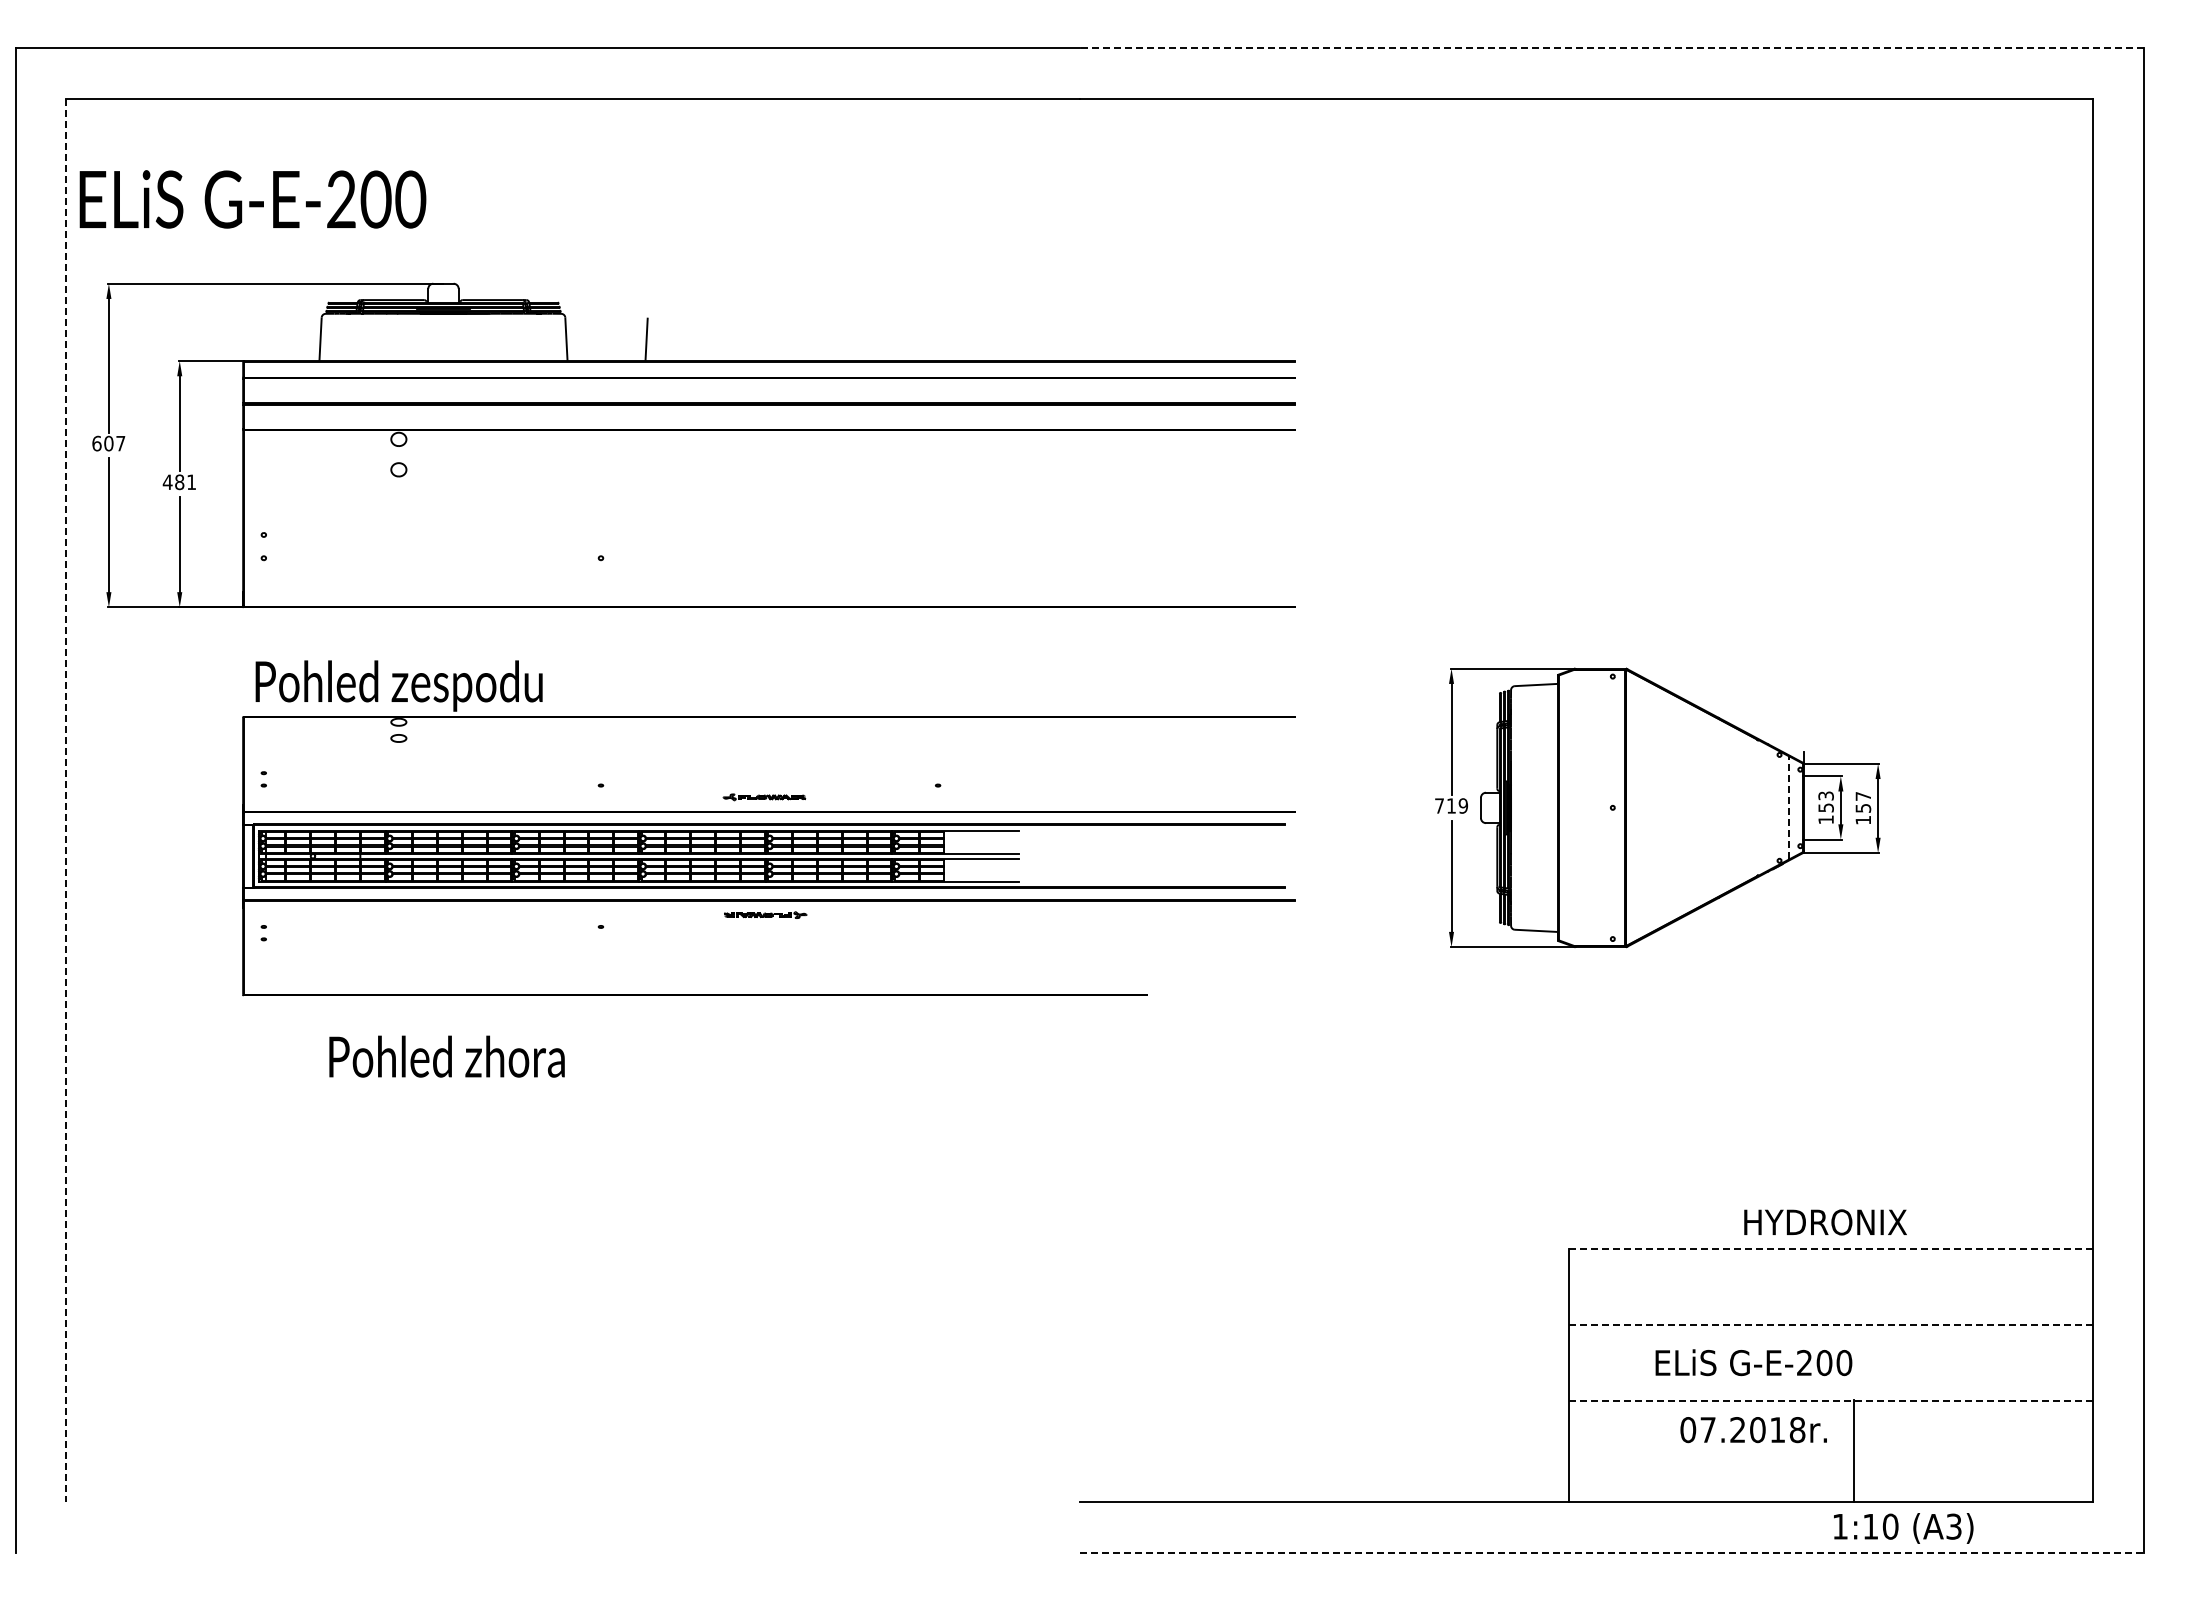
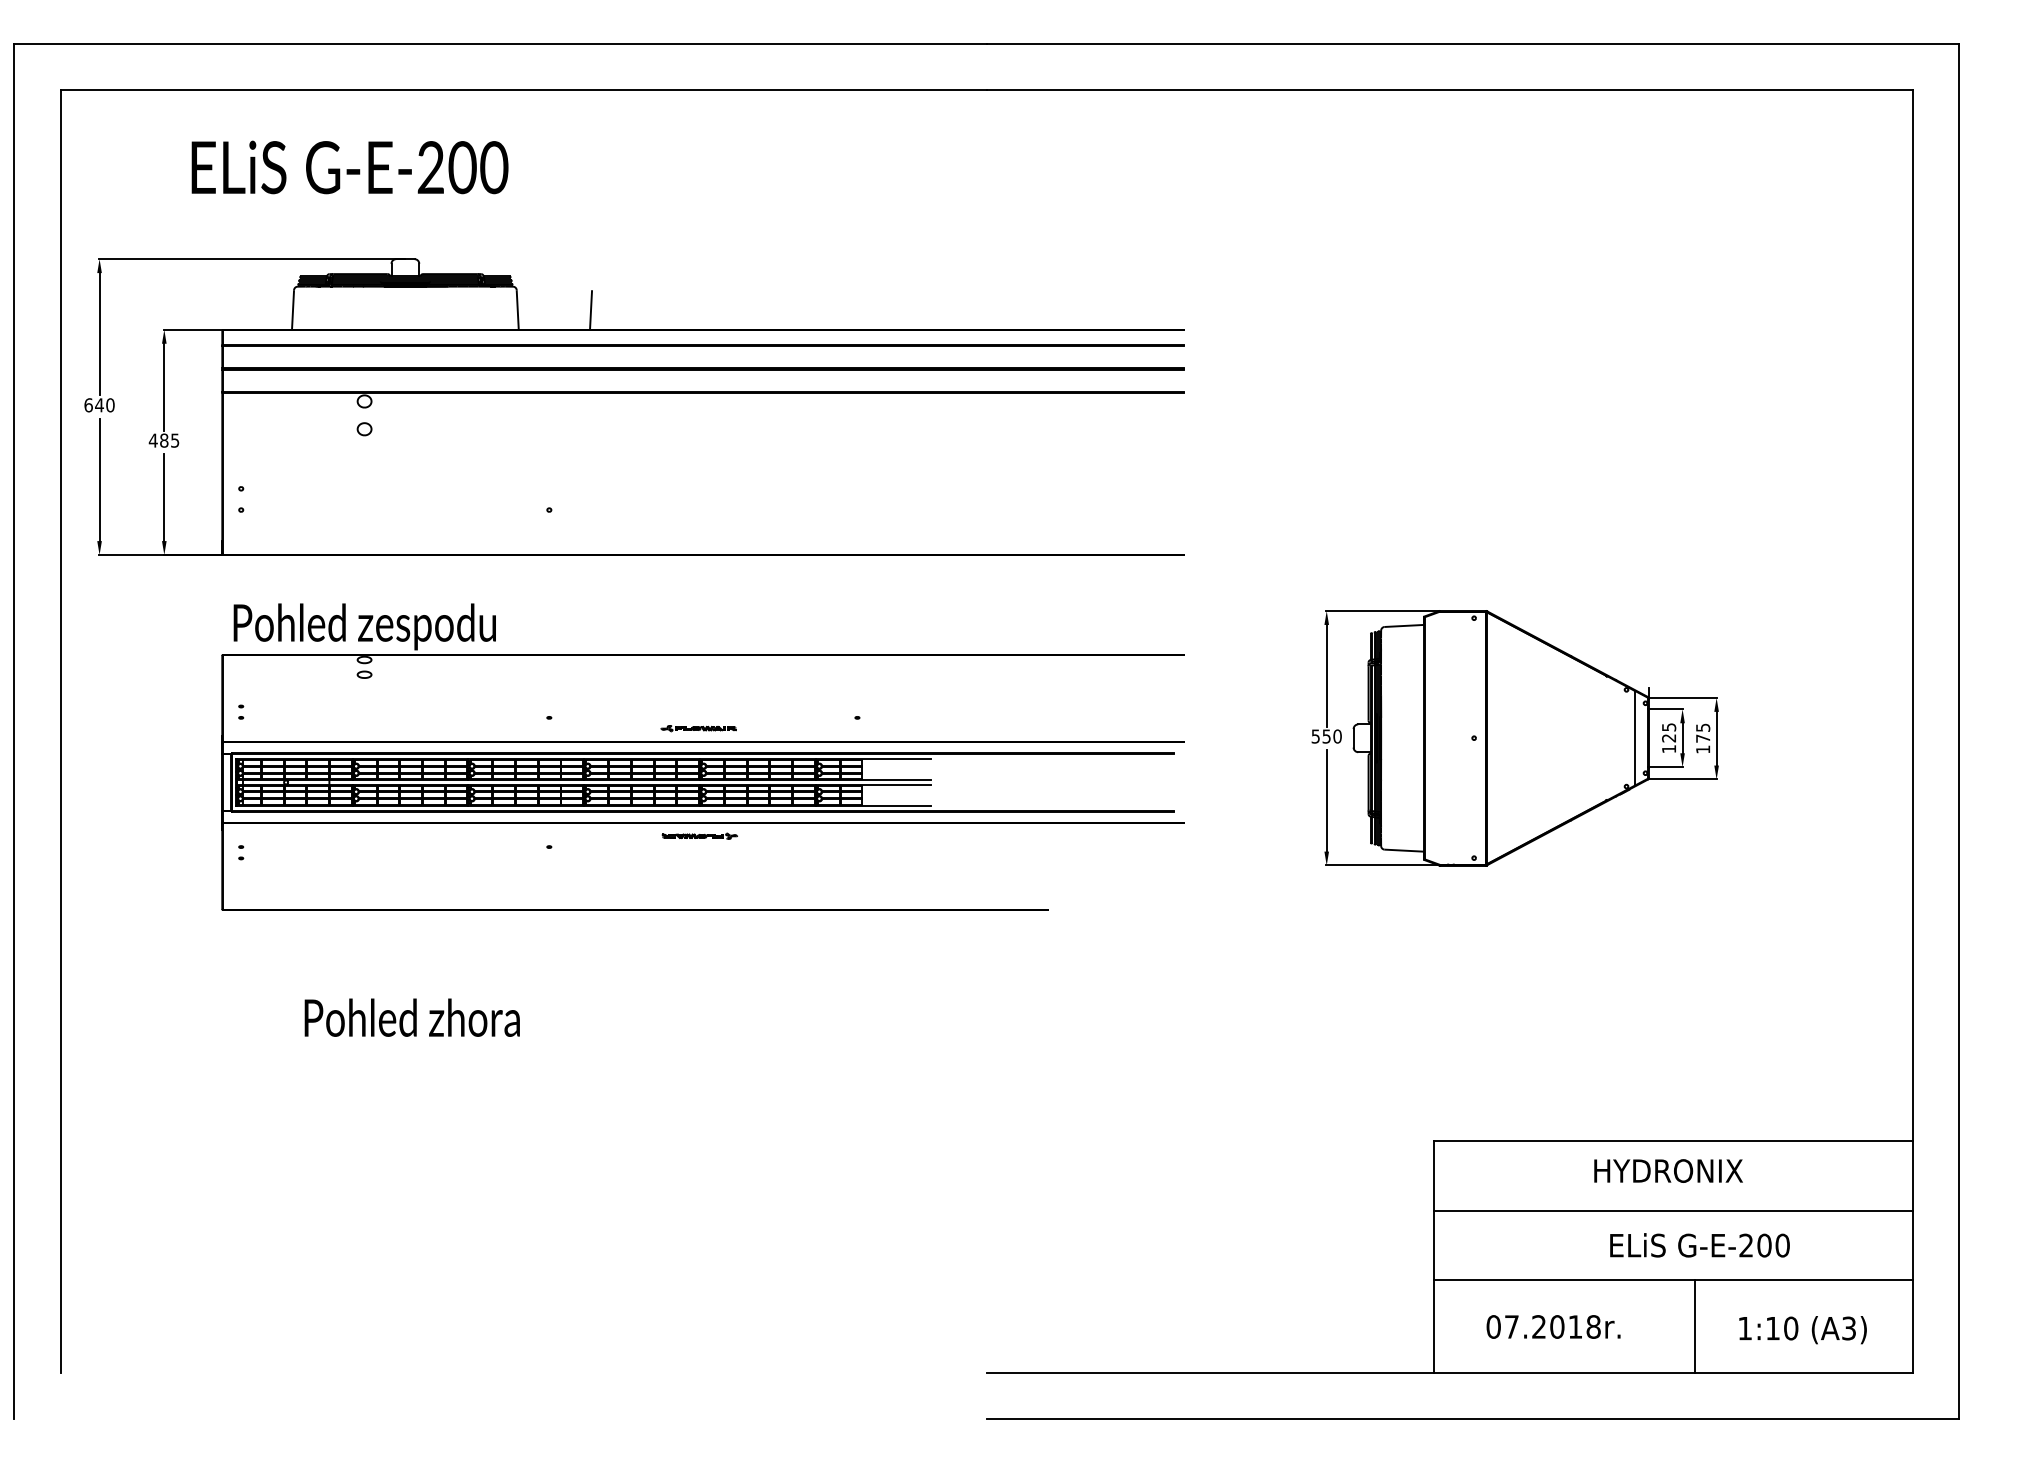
line: (1611, 48) -> (1472, 44), dashed -> solid
text: (252, 199) -> (349, 167), moved
text: (114, 443) -> (104, 405), 607 -> 640
text: (191, 482) -> (175, 440), 481 -> 485
line: (66, 800) -> (60, 731), dashed -> solid
text: (1825, 801) -> (1668, 732), 153 -> 125
text: (1863, 802) -> (1703, 733), 157 -> 175
text: (1451, 805) -> (1326, 736), 719 -> 550
line: (1788, 807) -> (1634, 737), dashed -> solid
text: (446, 1056) -> (411, 1017), moved
text: (1825, 1222) -> (1668, 1171), moved
line: (1831, 1248) -> (1674, 1140), dashed -> solid
line: (1831, 1324) -> (1674, 1210), dashed -> solid
text: (1753, 1362) -> (1699, 1245), moved
line: (1831, 1400) -> (1674, 1279), dashed -> solid
text: (1753, 1430) -> (1553, 1327), moved
text: (1903, 1528) -> (1802, 1330), moved
line: (1612, 1552) -> (1473, 1418), dashed -> solid

